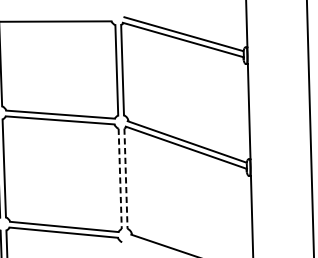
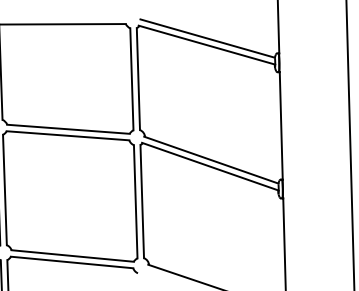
line: (120, 178) -> (135, 201), dashed -> solid
line: (126, 178) -> (142, 201), dashed -> solid

